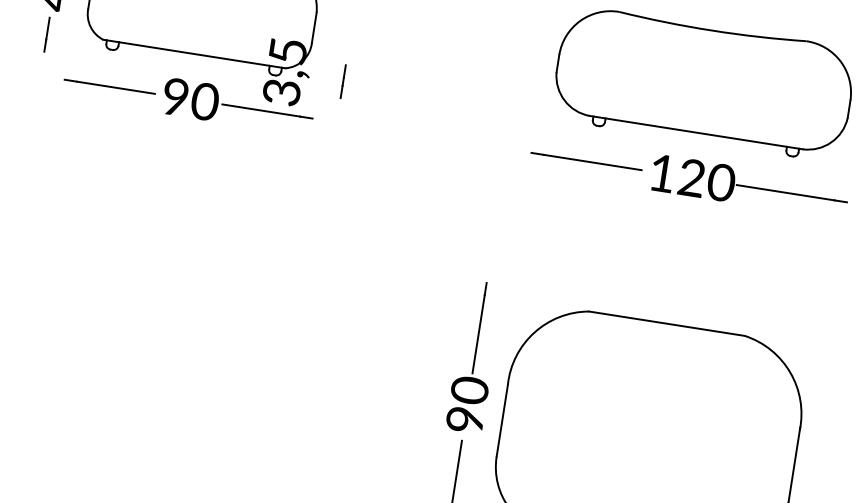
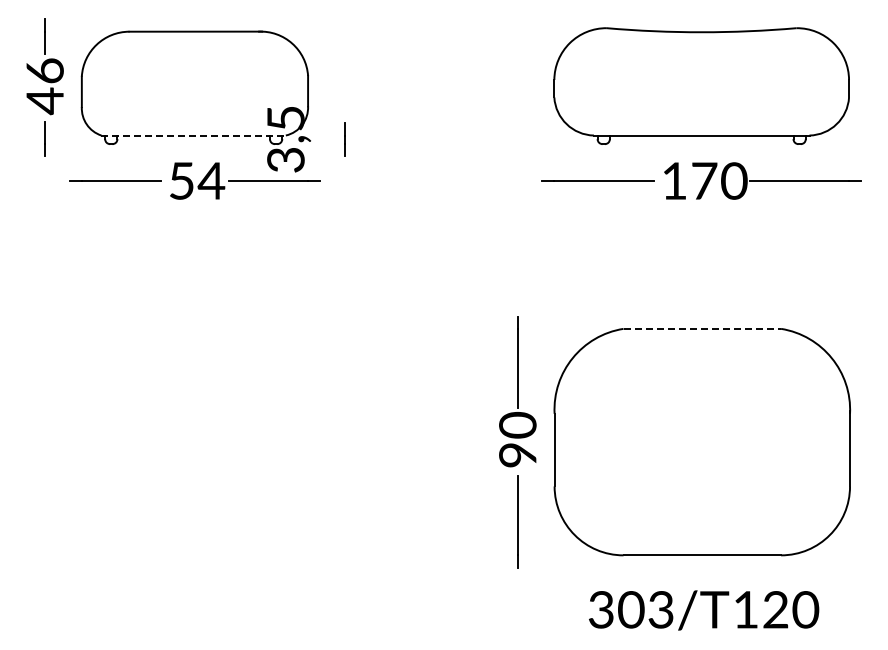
line: (195, 54) -> (194, 135), solid -> dashed
text: (191, 99) -> (197, 180), 90 -> 54
text: (692, 177) -> (704, 180), 120 -> 170
line: (667, 323) -> (702, 328), solid -> dashed

